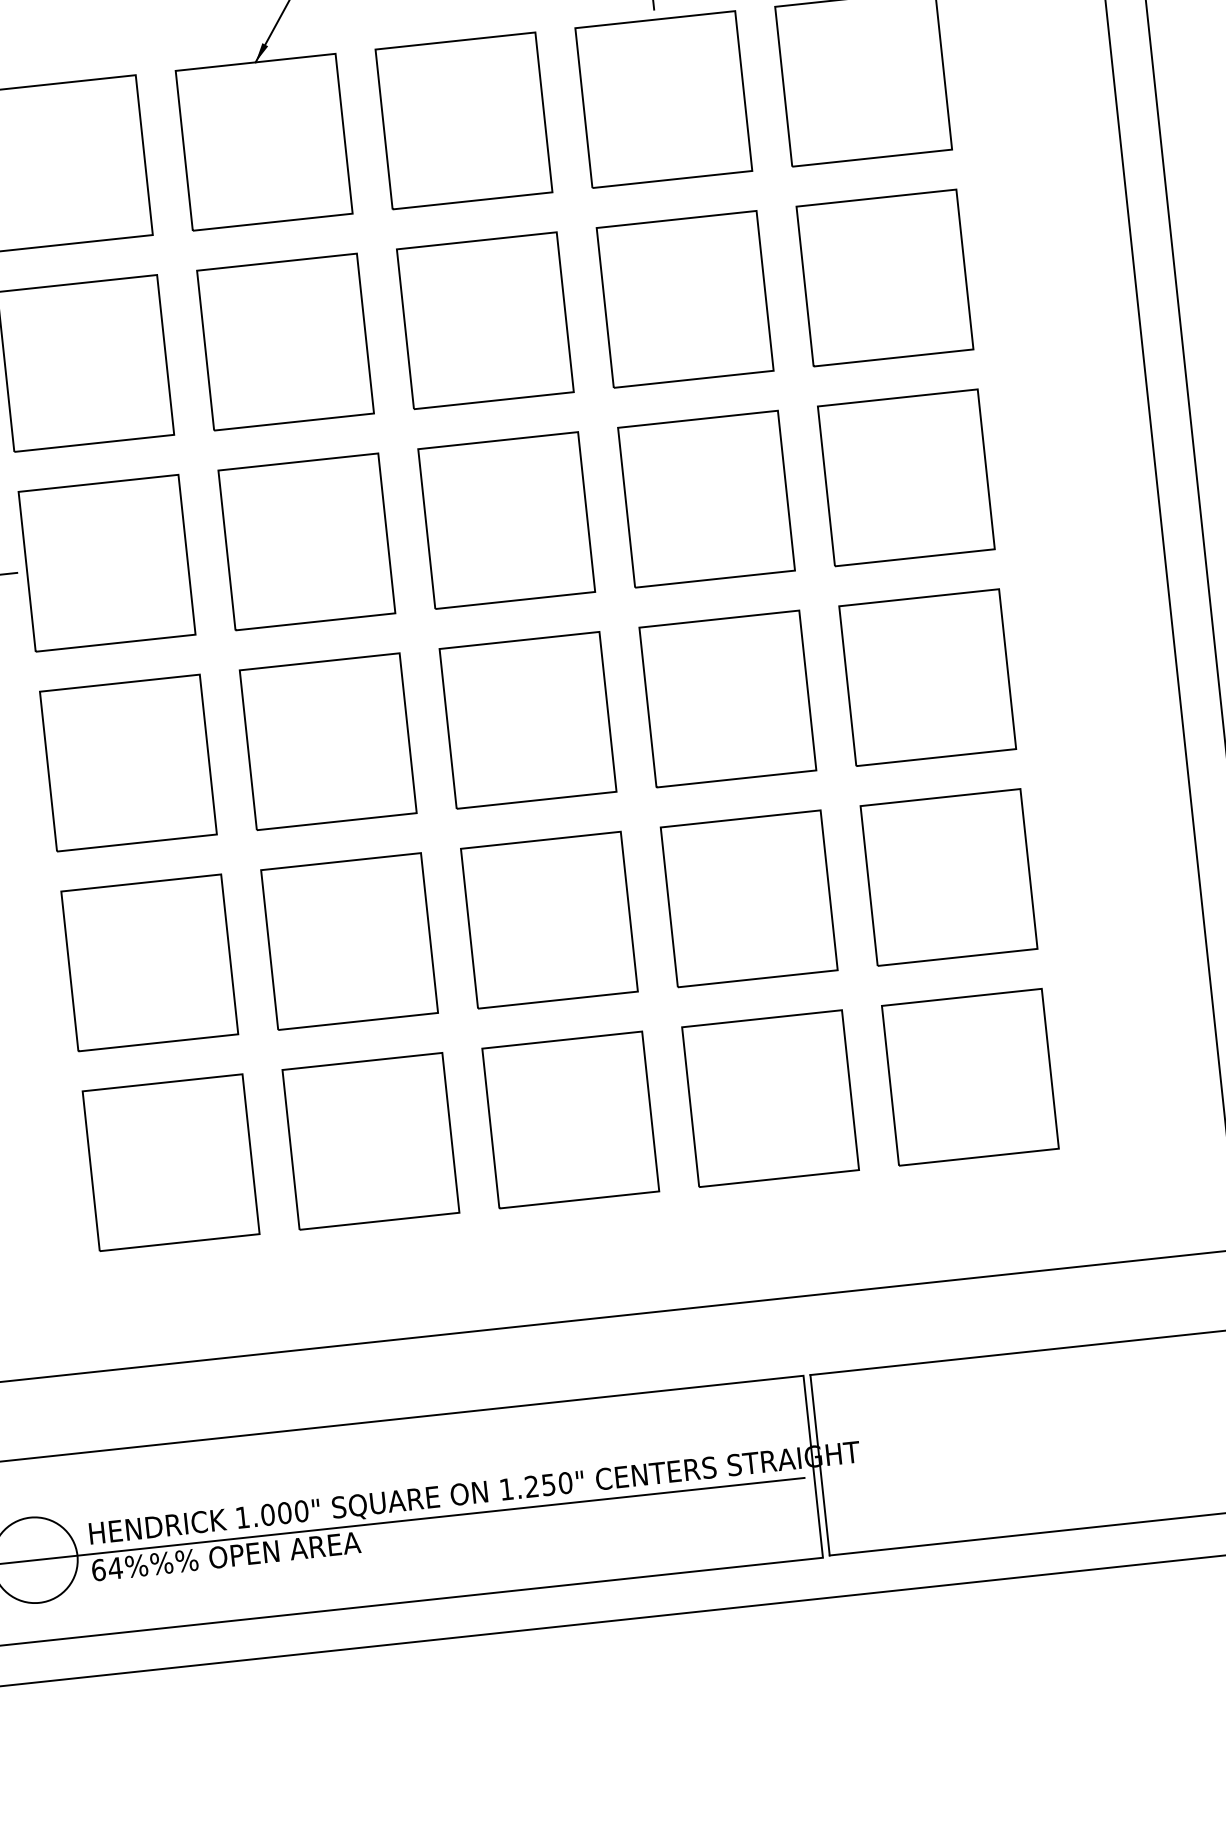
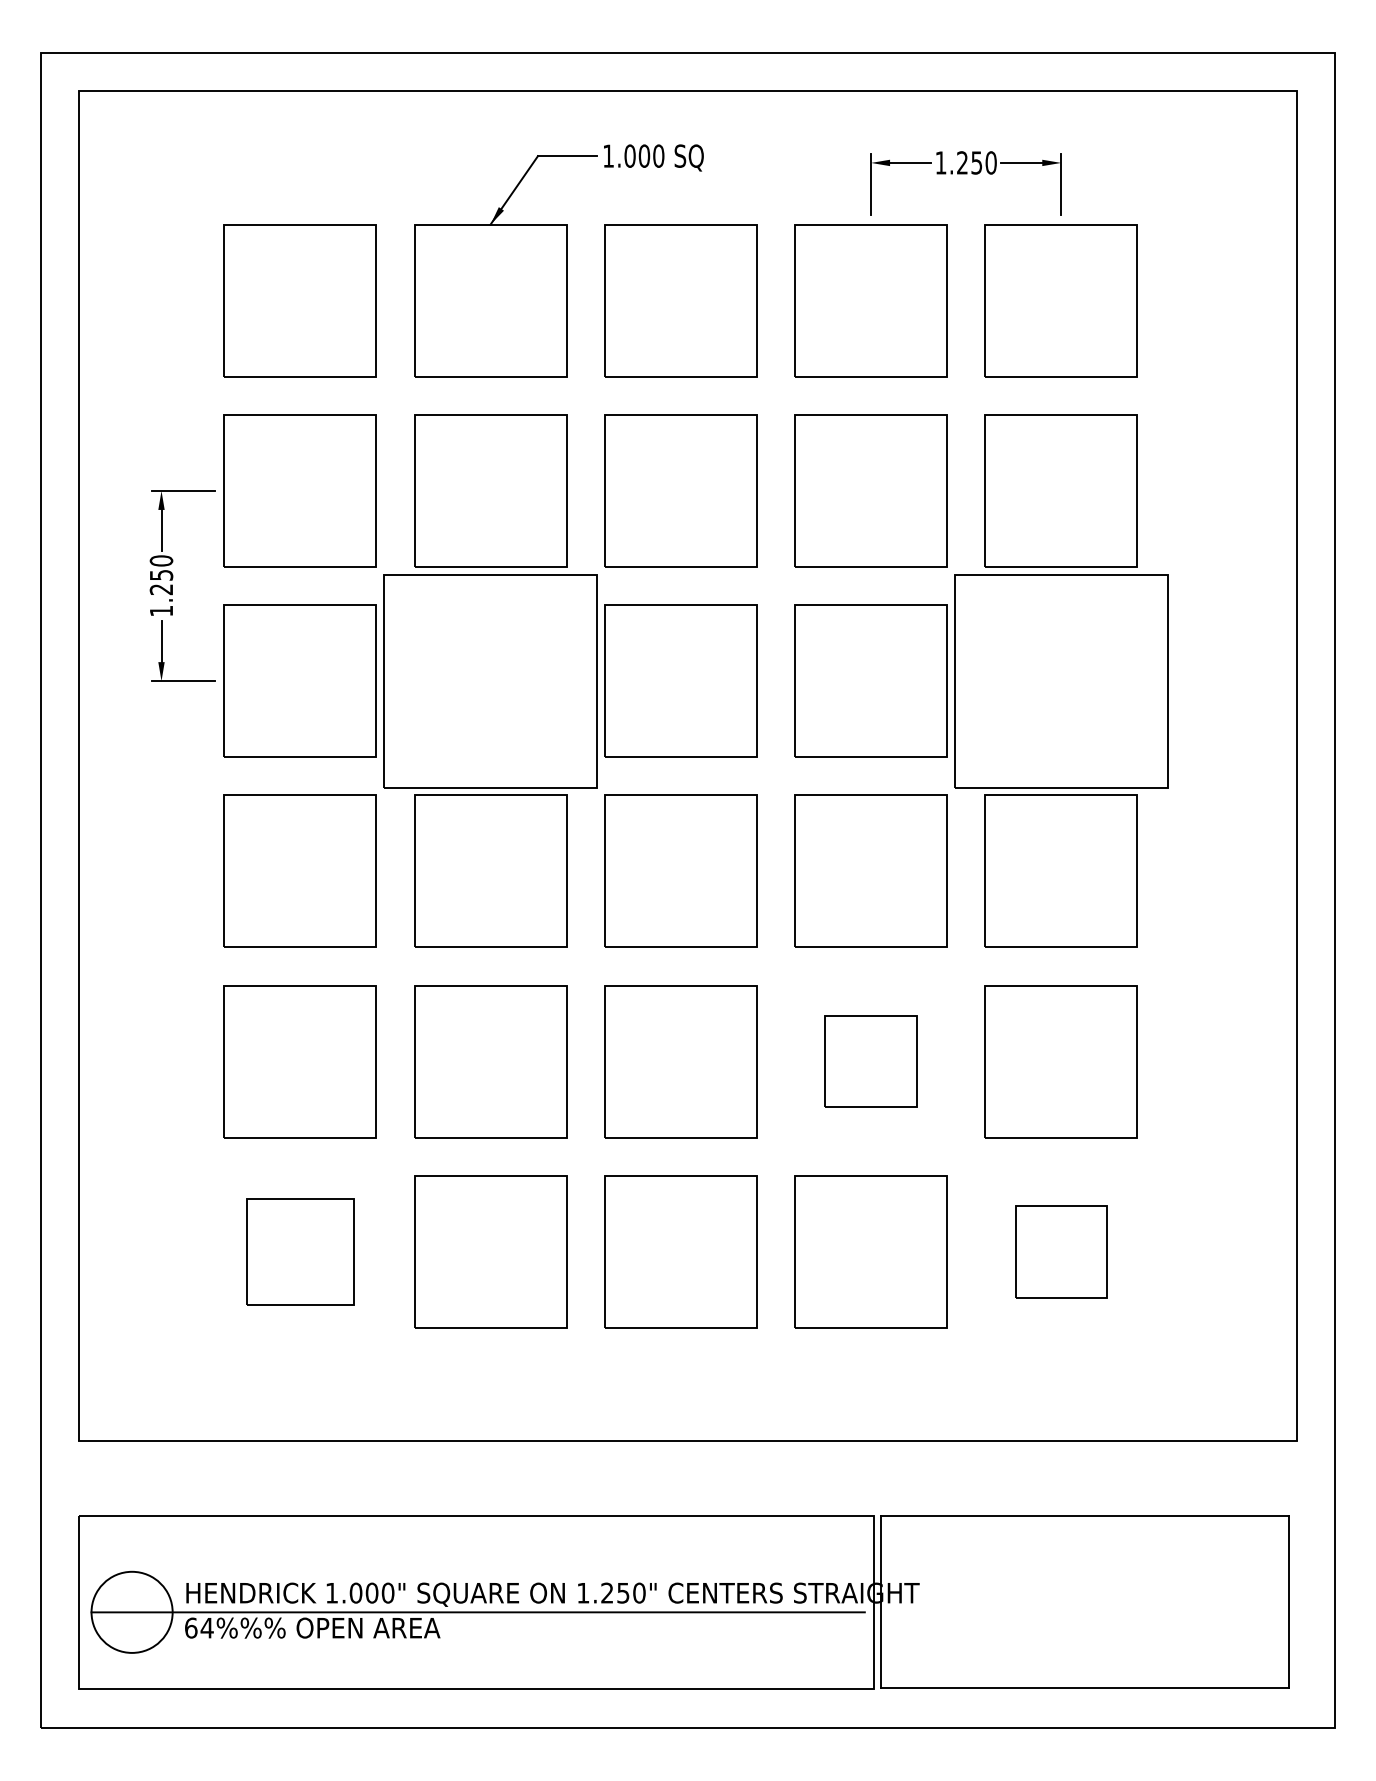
part: (905, 477) -> (1060, 680), size x1.4
part: (306, 541) -> (490, 680), size x1.4
part: (748, 898) -> (870, 1061), size x0.6
part: (969, 1077) -> (1060, 1251), size x0.6
part: (170, 1162) -> (299, 1251), size x0.7

